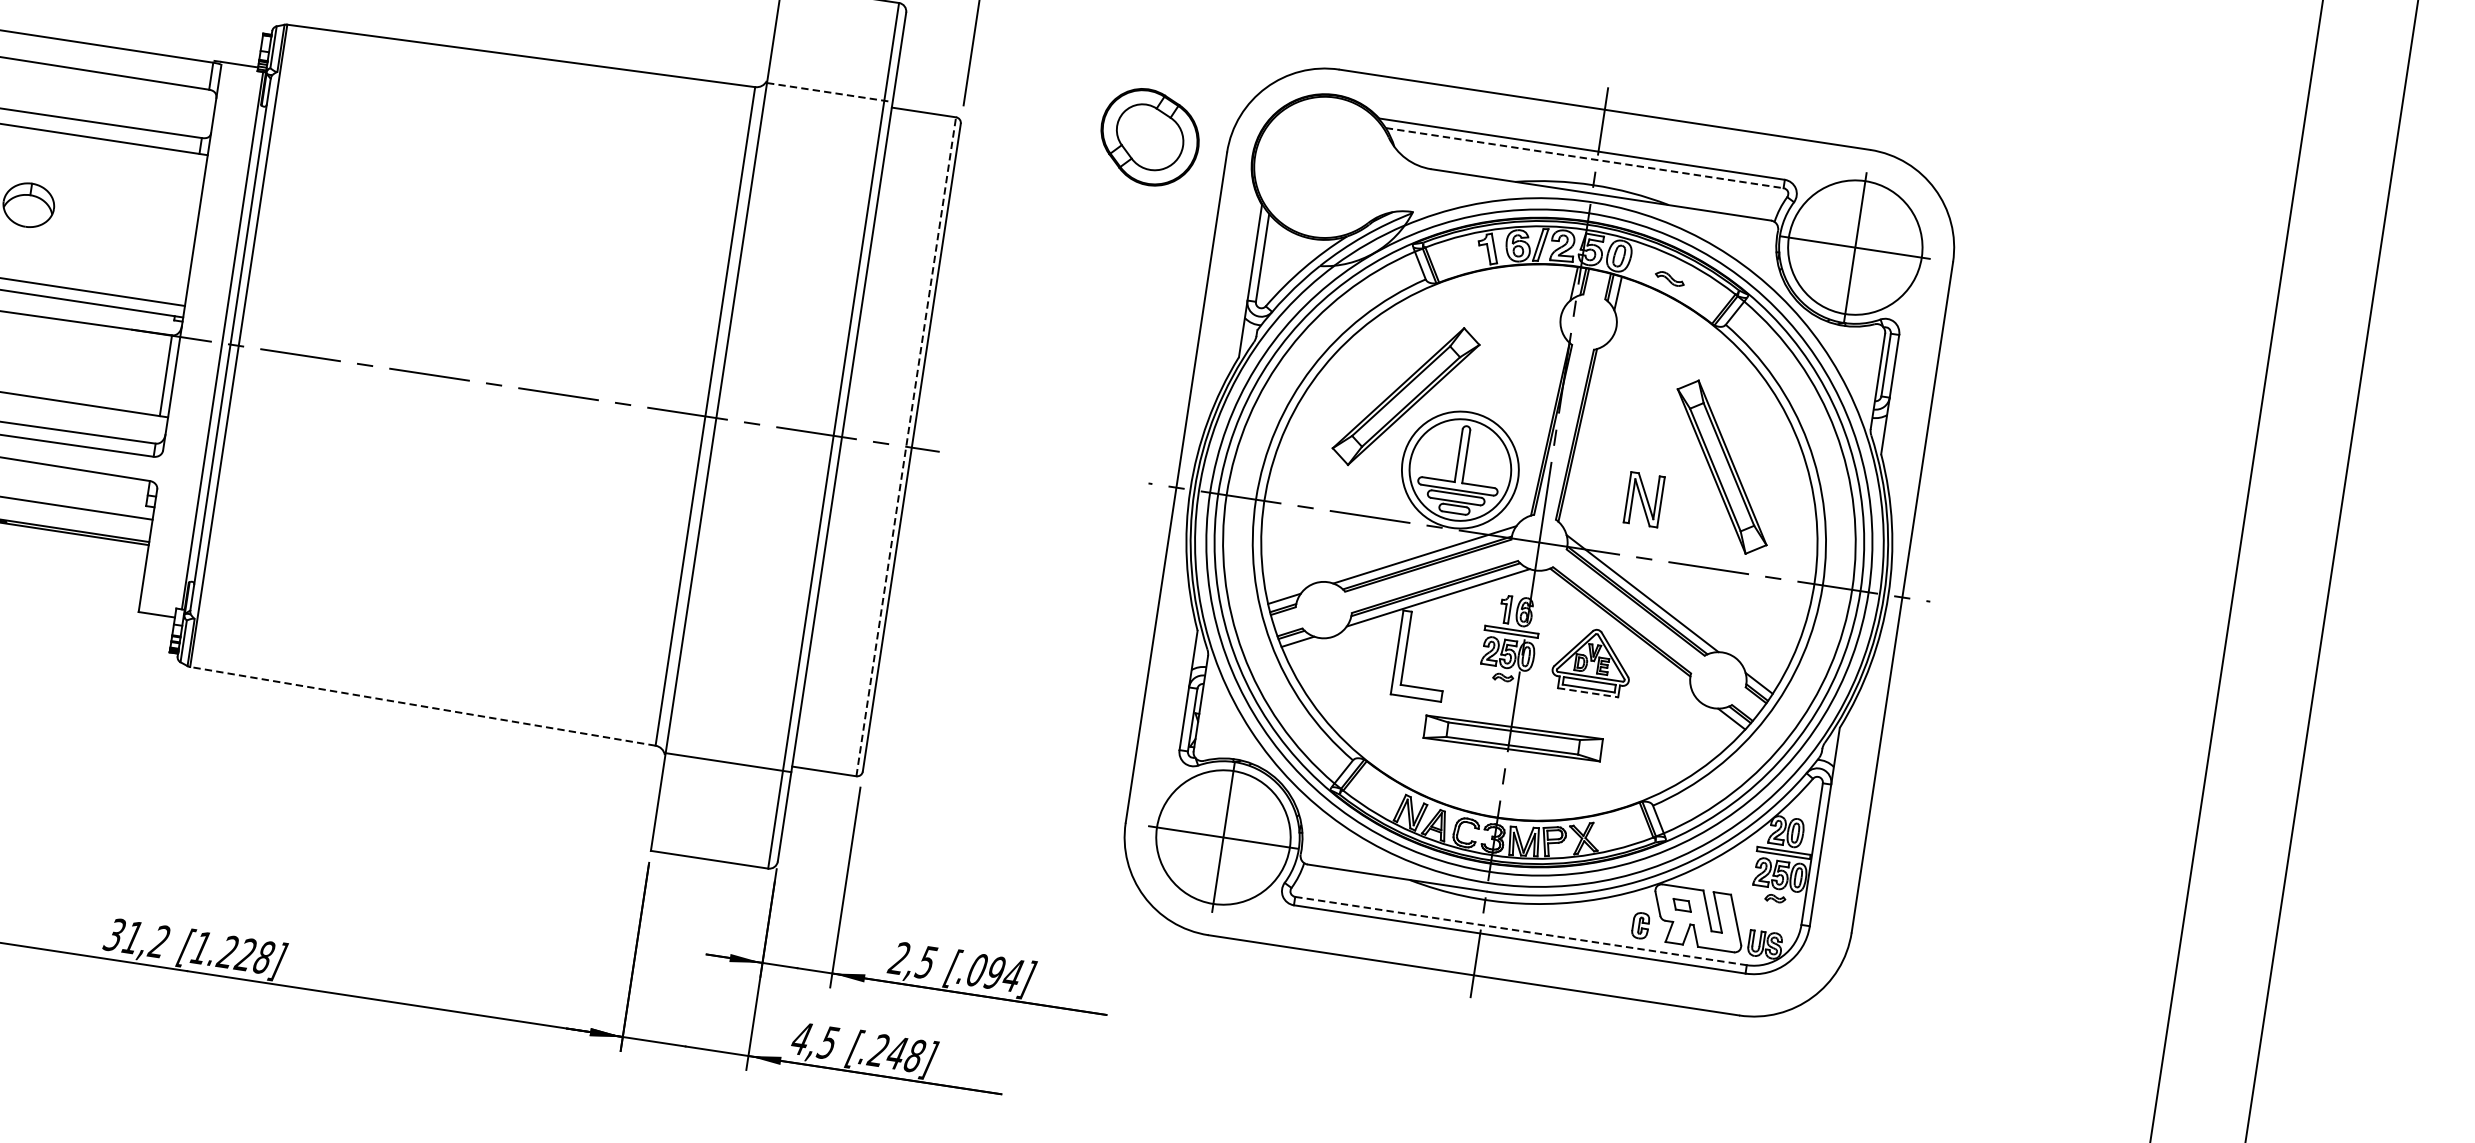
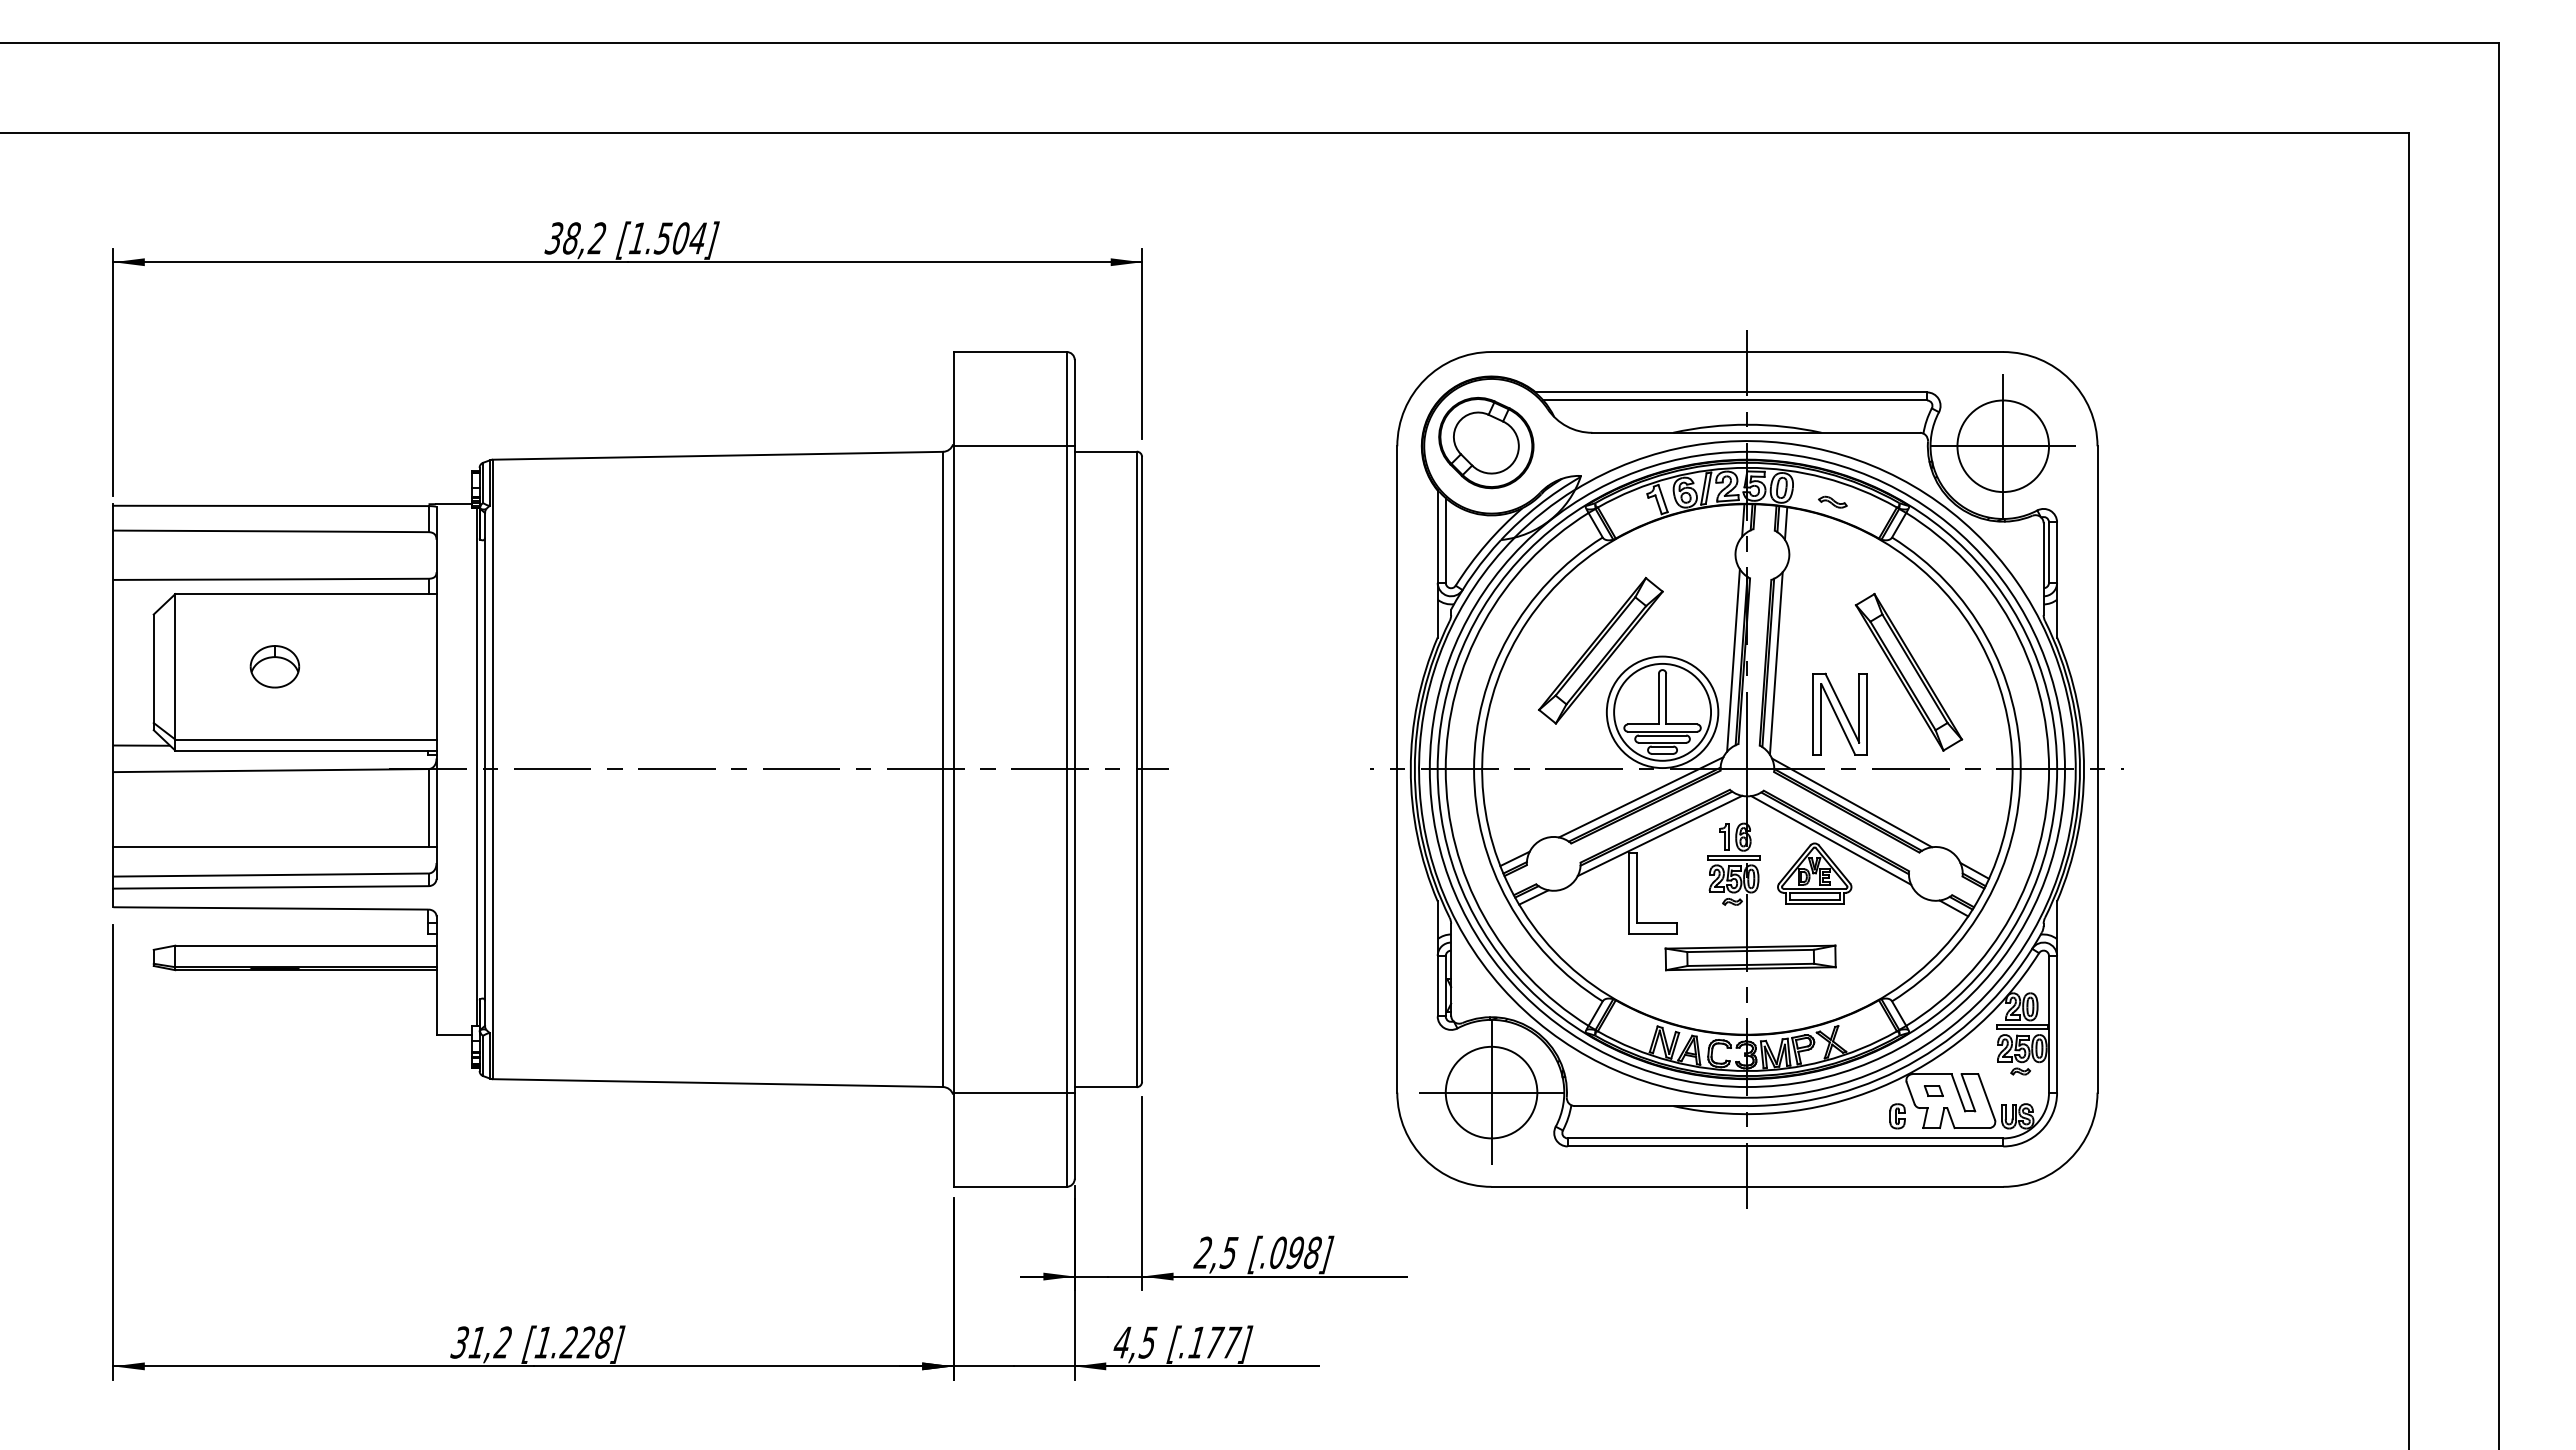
line: (830, 92) -> (1014, 446), dashed -> solid
part: (1149, 137) -> (1486, 443), moved
line: (1584, 158) -> (1735, 400), dashed -> solid
circle: (1855, 247) -> (2003, 446), size x0.71
line: (1542, 427) -> (1733, 660), added
line: (1585, 437) -> (1775, 663), added
line: (905, 446) -> (1136, 769), dashed -> solid
part: (1643, 499) -> (1839, 713), size x1.67
line: (1615, 629) -> (1831, 840), added
line: (1588, 693) -> (1815, 904), dashed -> solid
line: (422, 706) -> (717, 1083), dashed -> solid
circle: (1223, 837) -> (1491, 1092), size x0.71
line: (1521, 931) -> (1785, 1138), dashed -> solid
text: (1012, 975) -> (1312, 1252), [.094] -> [.098]
text: (897, 1053) -> (1214, 1342), [.248] -> [.177]

